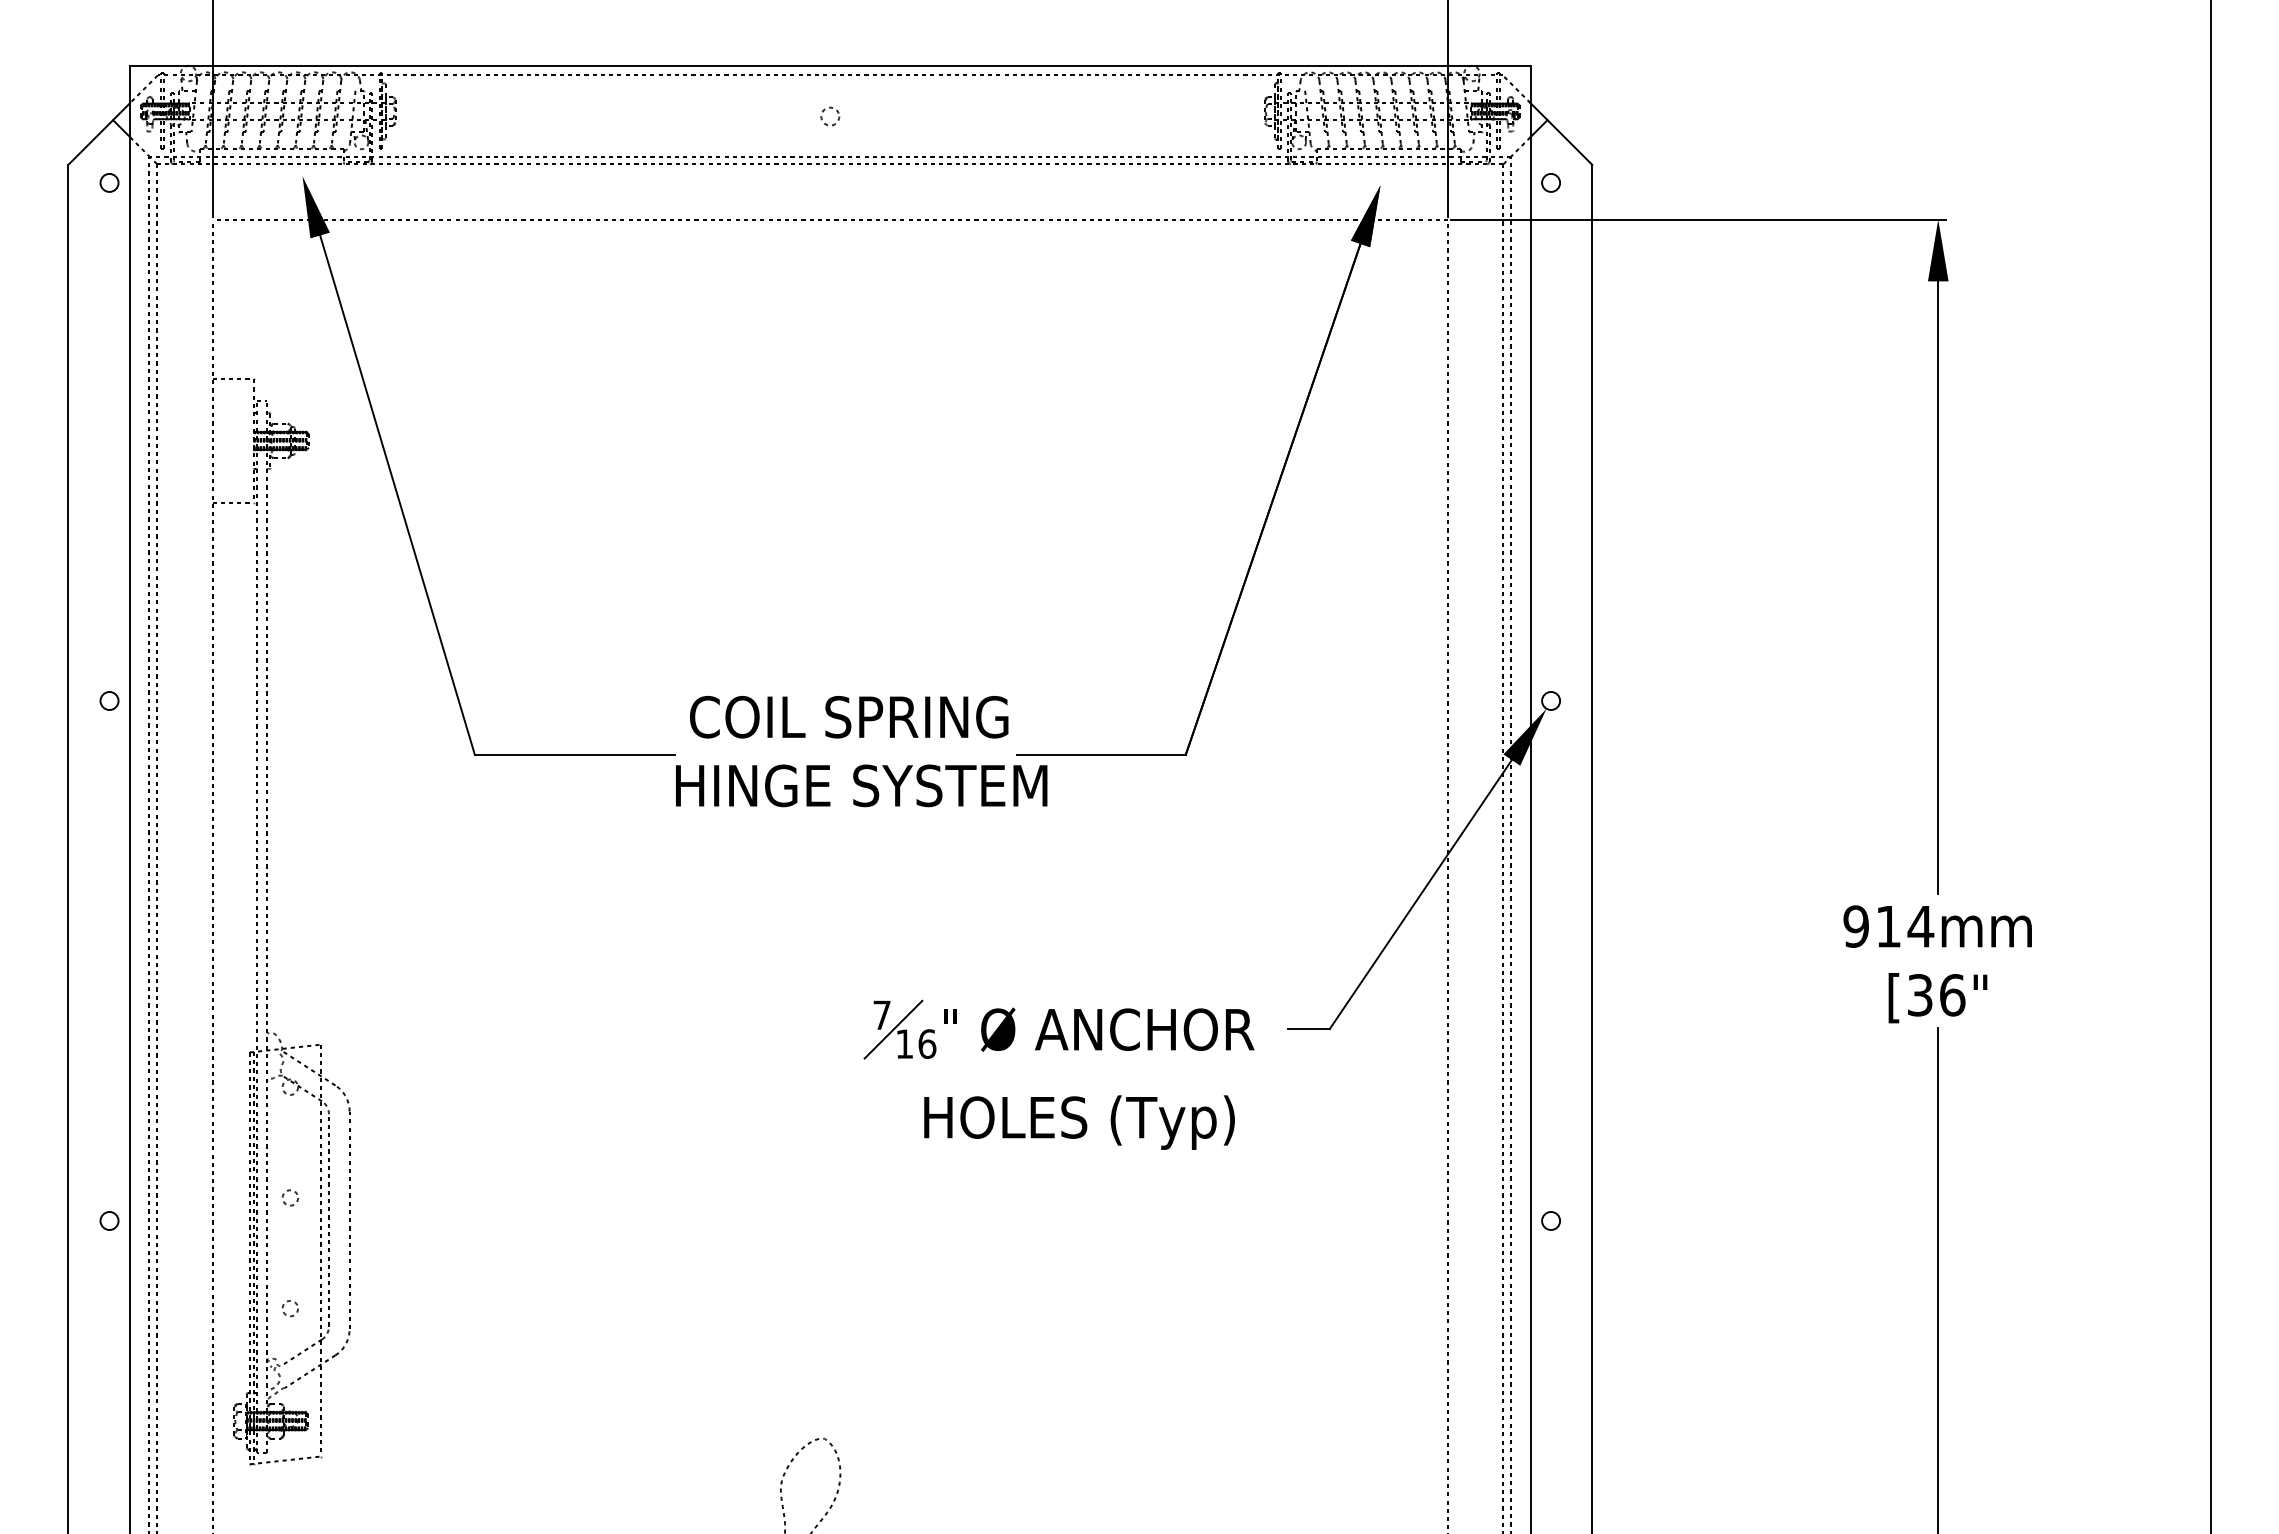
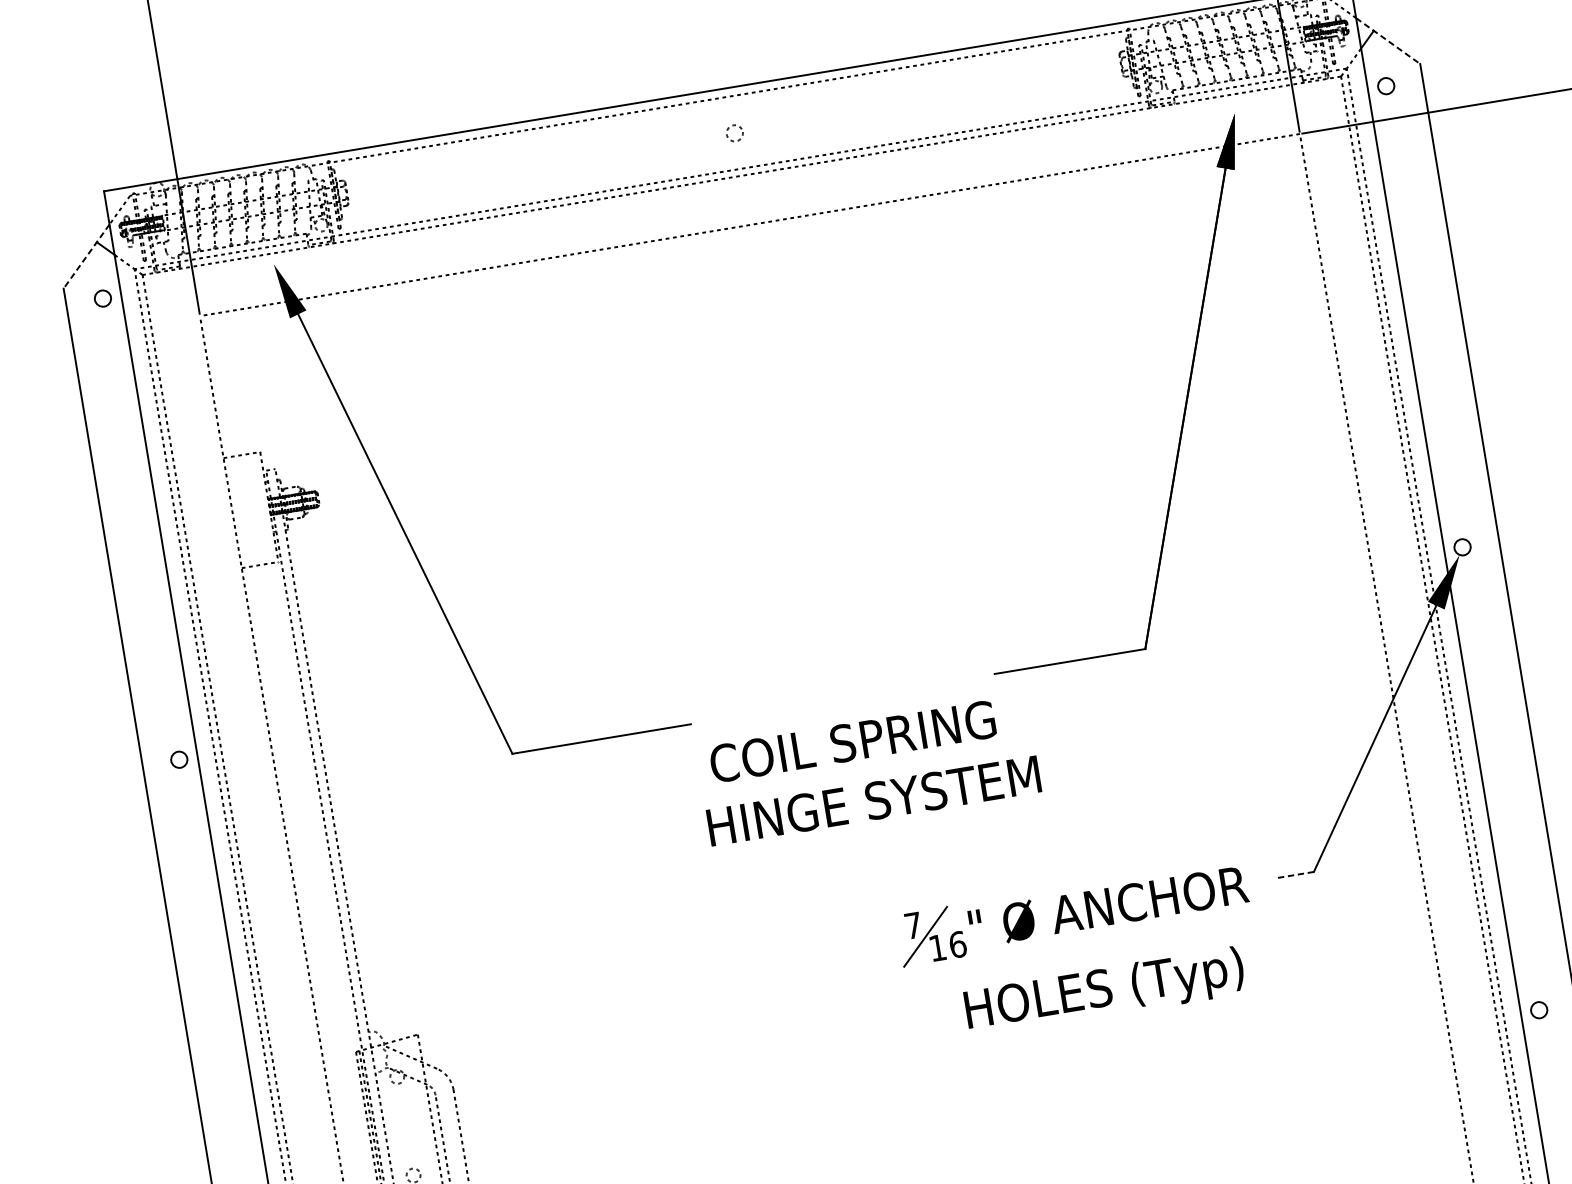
line: (99, 134) -> (86, 256), solid -> dashed
line: (1561, 134) -> (1388, 41), solid -> dashed
text: (861, 751) -> (868, 770), moved
line: (1308, 1029) -> (1295, 875), solid -> dashed

